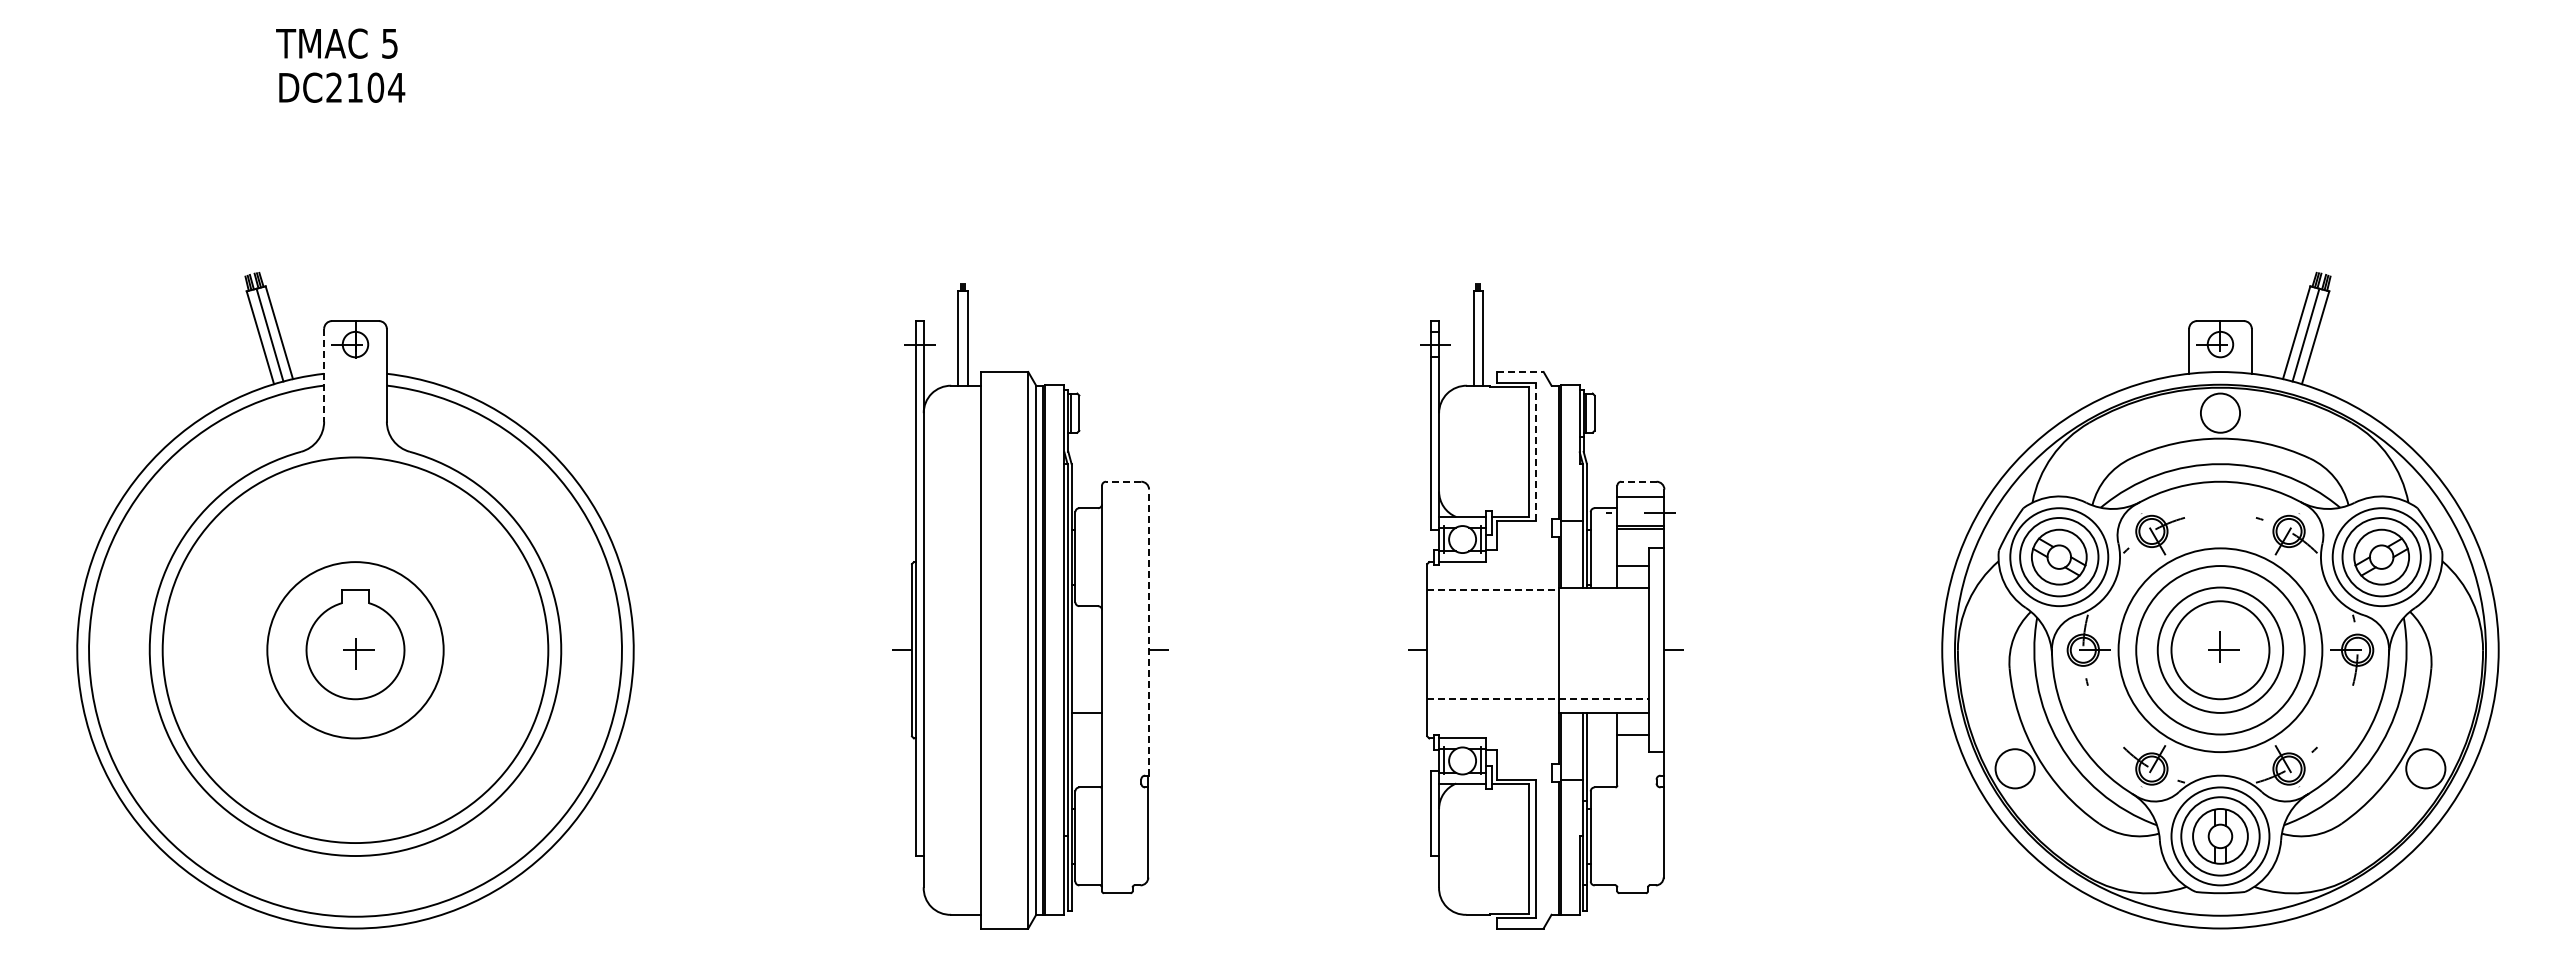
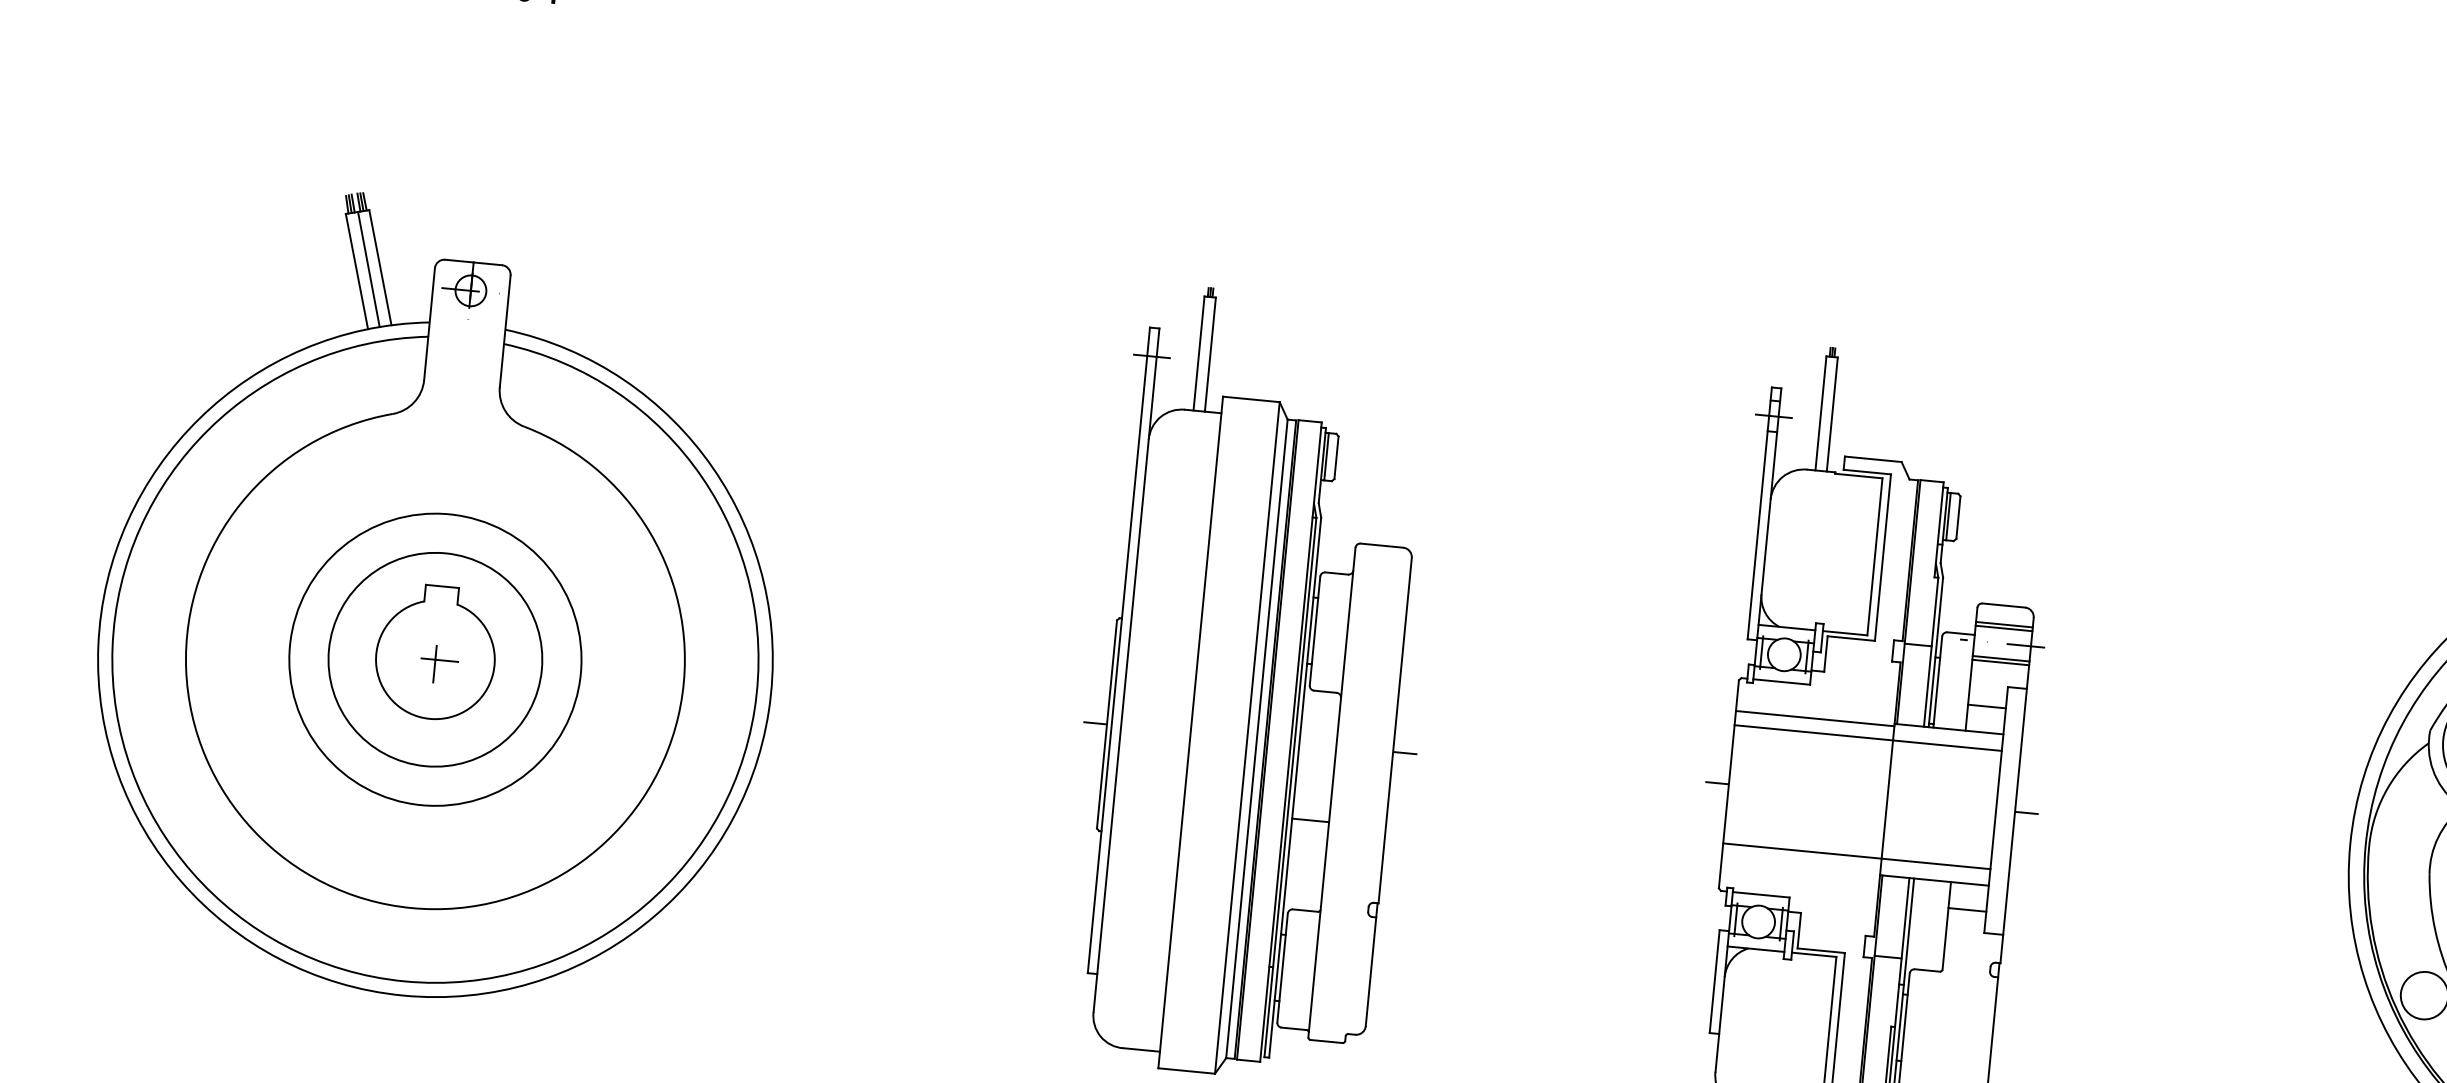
line: (1520, 372) -> (1873, 459), dashed -> solid
line: (324, 375) -> (429, 324), dashed -> solid
line: (1535, 451) -> (1882, 557), dashed -> solid
line: (1123, 481) -> (1381, 545), dashed -> solid
line: (1638, 481) -> (2003, 605), dashed -> solid
line: (1640, 500) -> (2003, 628), added
line: (1492, 589) -> (1814, 718), dashed -> solid
line: (1537, 601) -> (1867, 738), added
line: (1149, 632) -> (1395, 730), dashed -> solid
circle: (355, 649) -> (435, 658), size x0.62
line: (1538, 699) -> (1857, 856), dashed -> solid

